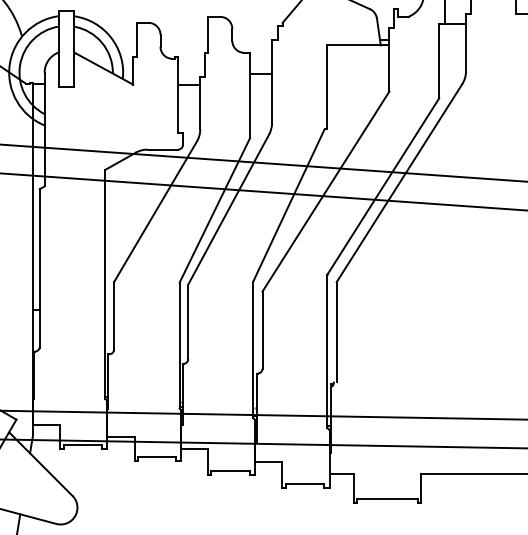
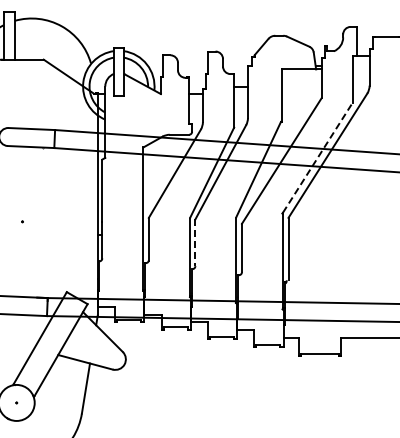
line: (384, 185) -> (318, 157), solid -> dashed
line: (188, 322) -> (195, 243), solid -> dashed

